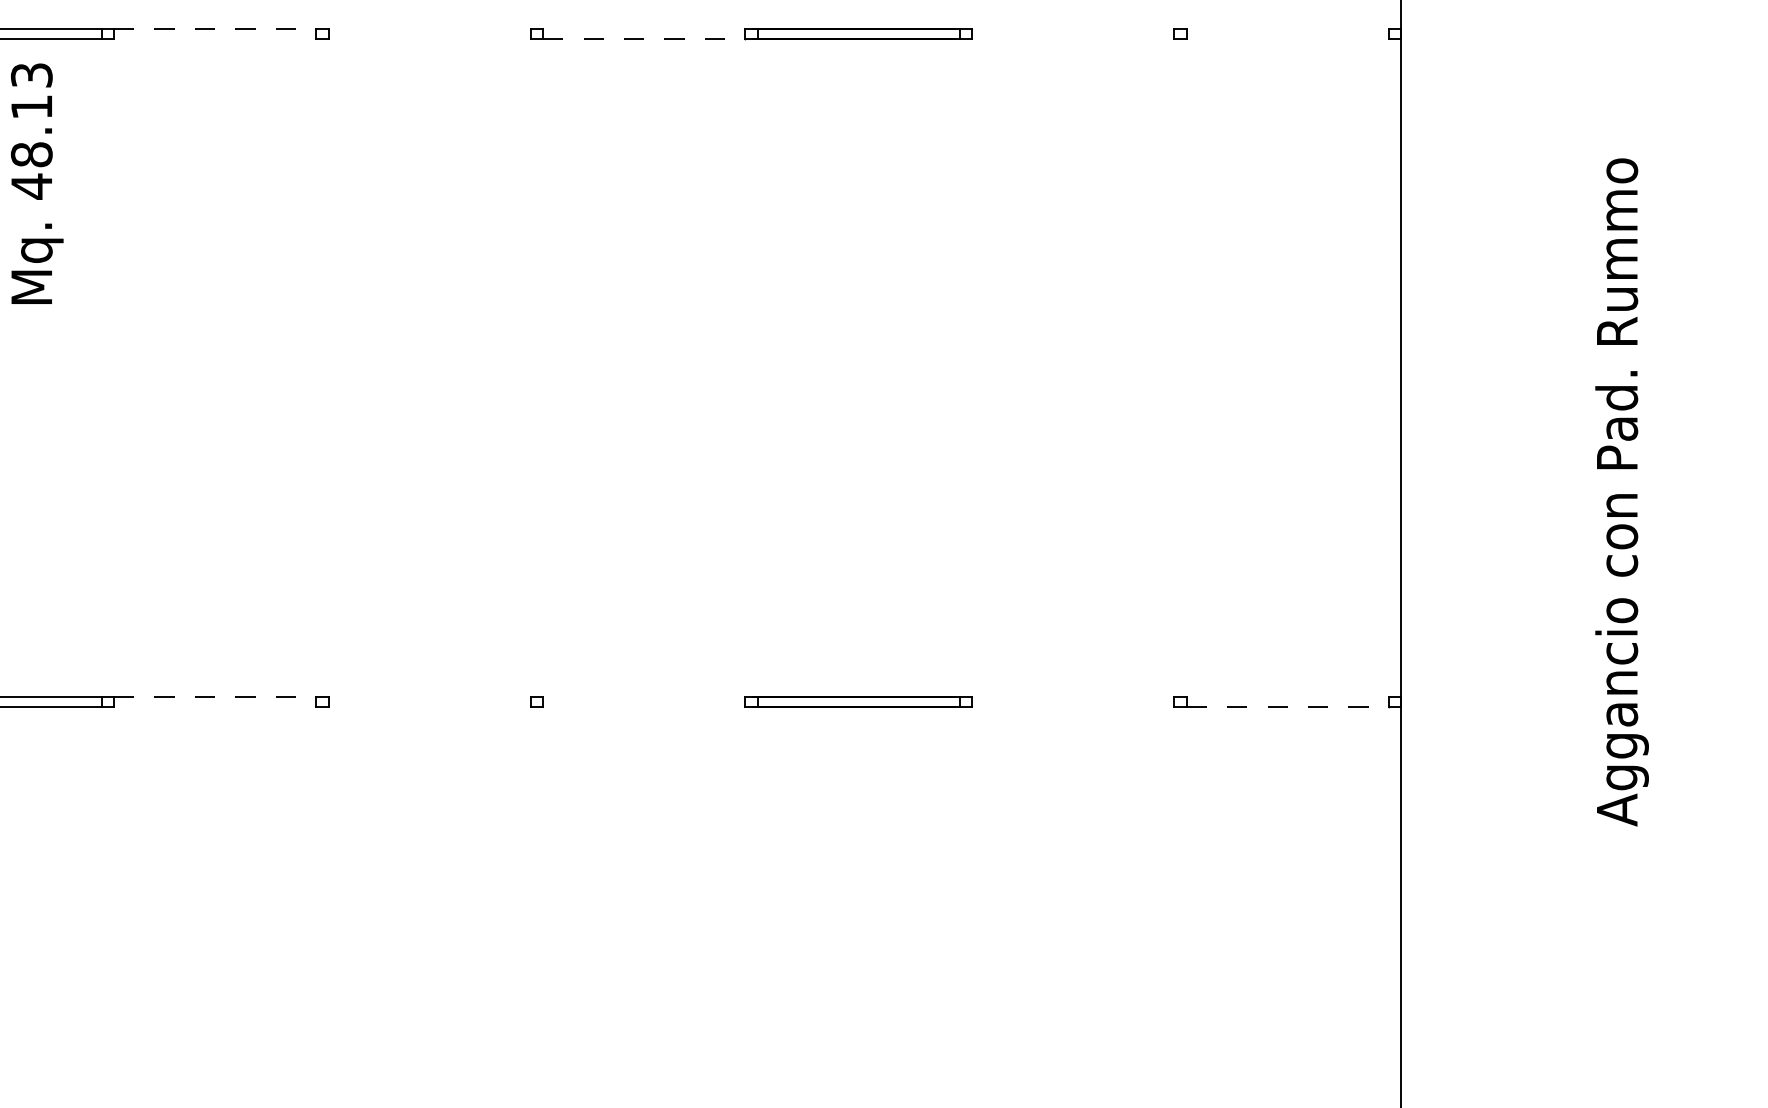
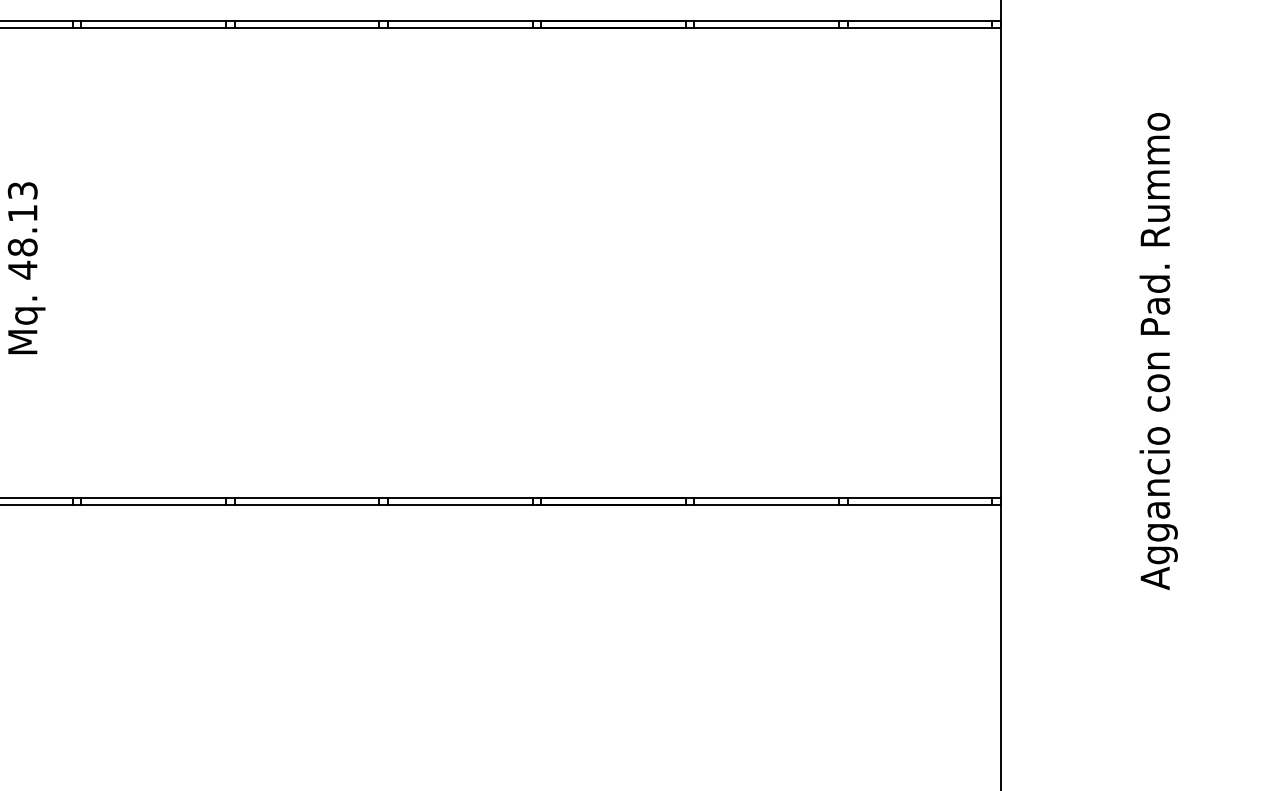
line: (215, 29) -> (153, 20), dashed -> solid
line: (429, 29) -> (306, 20), added
line: (644, 29) -> (460, 20), added
line: (1073, 29) -> (766, 20), added
line: (1287, 29) -> (919, 20), added
line: (215, 39) -> (153, 27), added
line: (429, 39) -> (306, 27), added
line: (644, 39) -> (460, 27), dashed -> solid
line: (1073, 39) -> (766, 27), added
line: (1287, 39) -> (919, 27), added
text: (37, 183) -> (26, 267), moved
line: (215, 697) -> (153, 498), dashed -> solid
line: (429, 697) -> (306, 498), added
line: (644, 697) -> (460, 498), added
line: (1073, 697) -> (766, 498), added
line: (1287, 697) -> (919, 498), added
line: (215, 707) -> (153, 505), added
line: (429, 707) -> (306, 505), added
line: (644, 707) -> (460, 505), added
line: (1073, 707) -> (766, 505), added
line: (1288, 707) -> (920, 505), dashed -> solid

